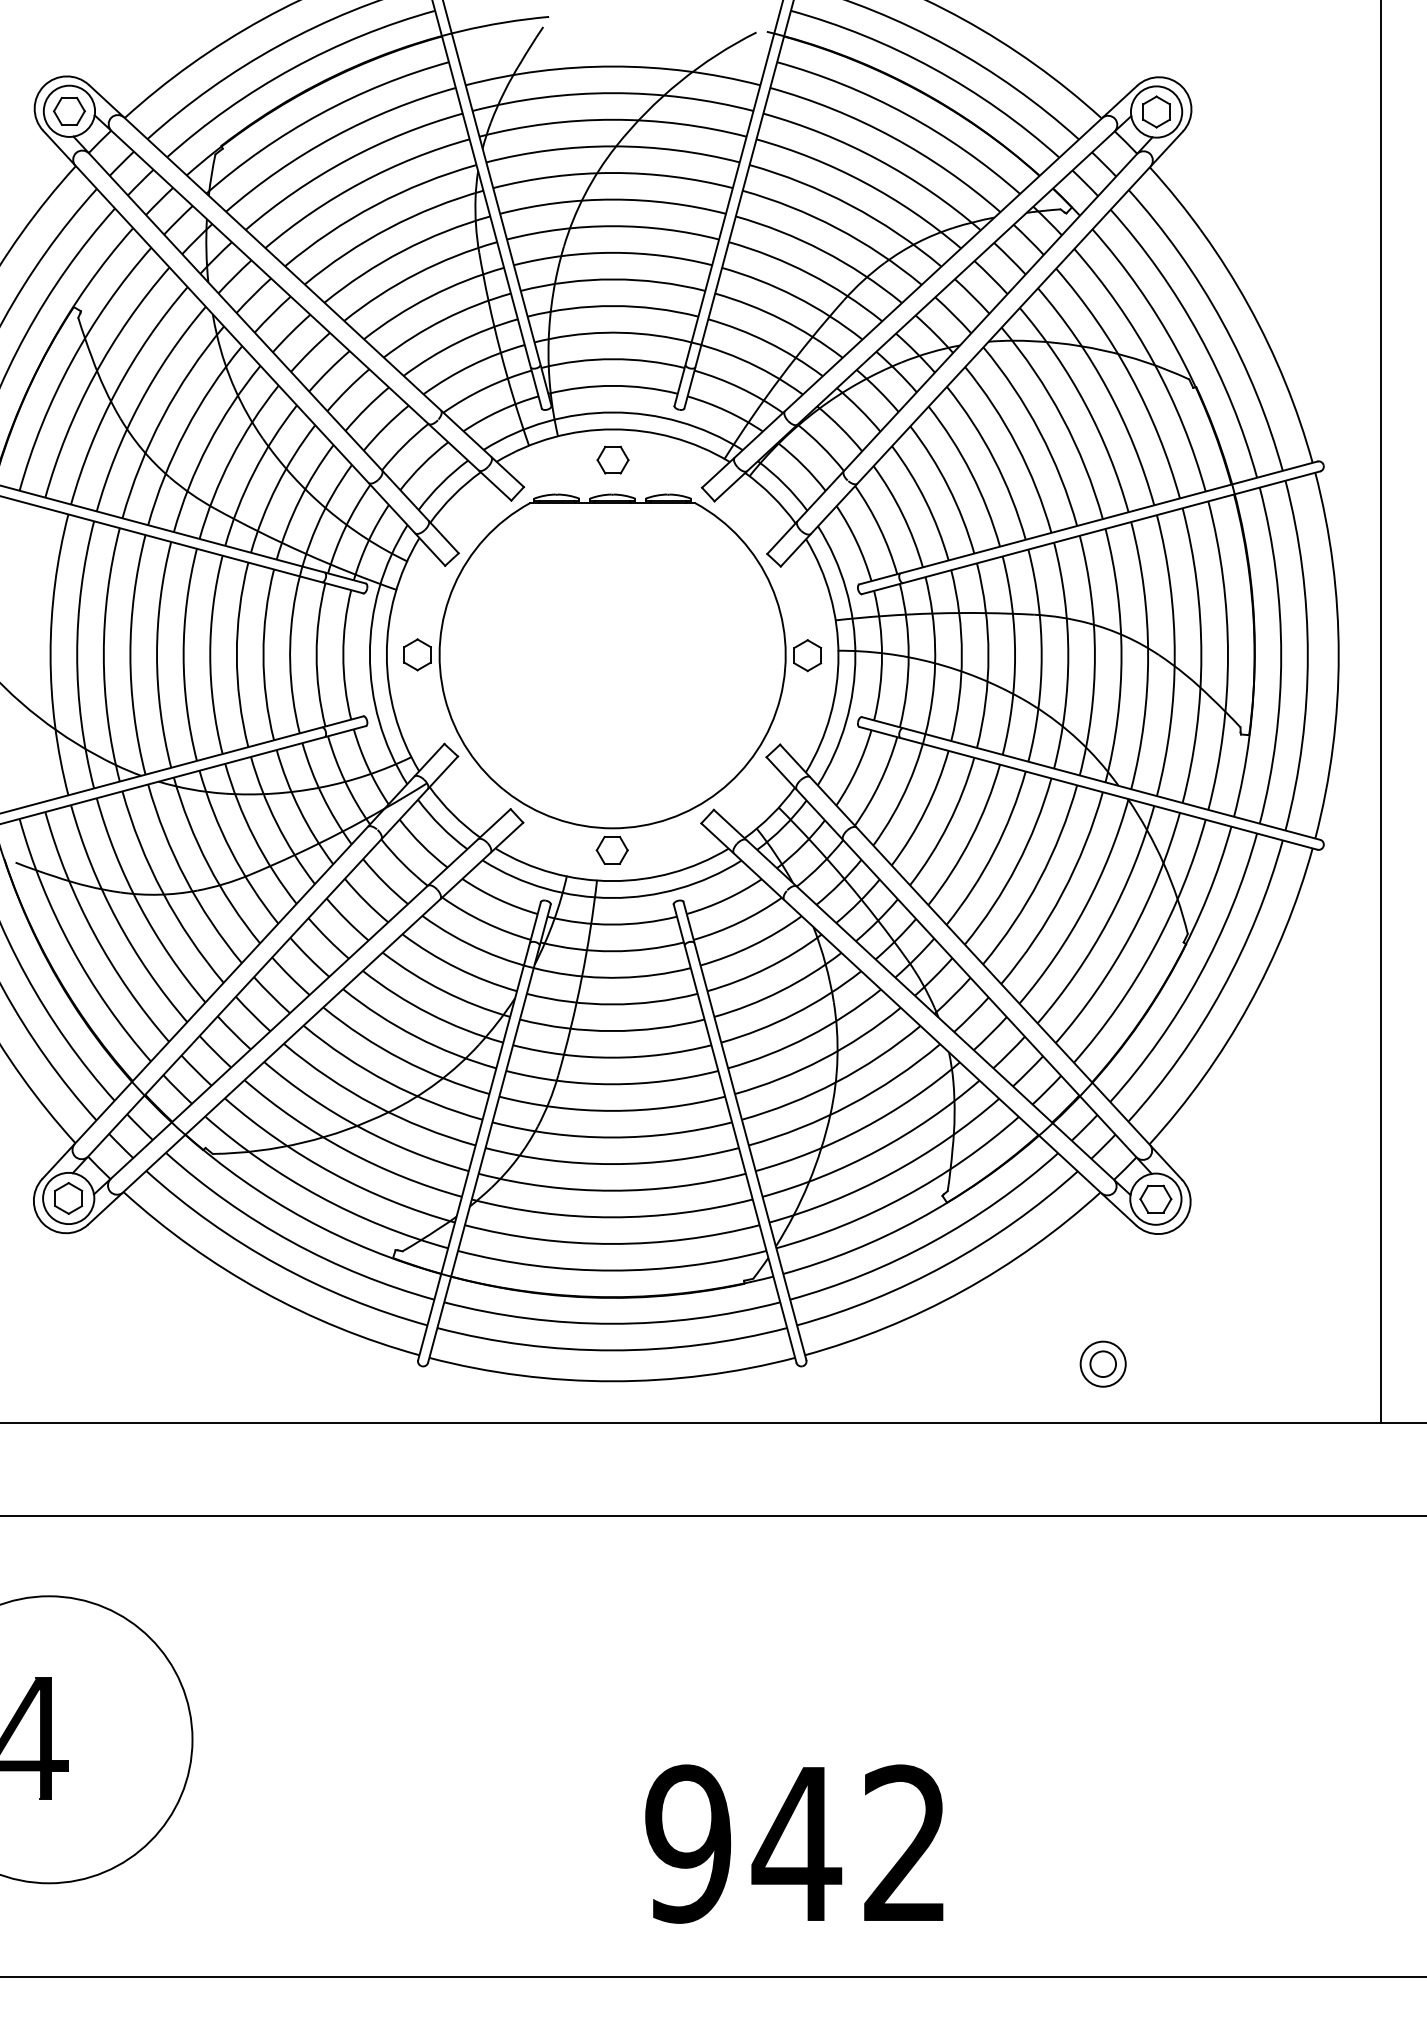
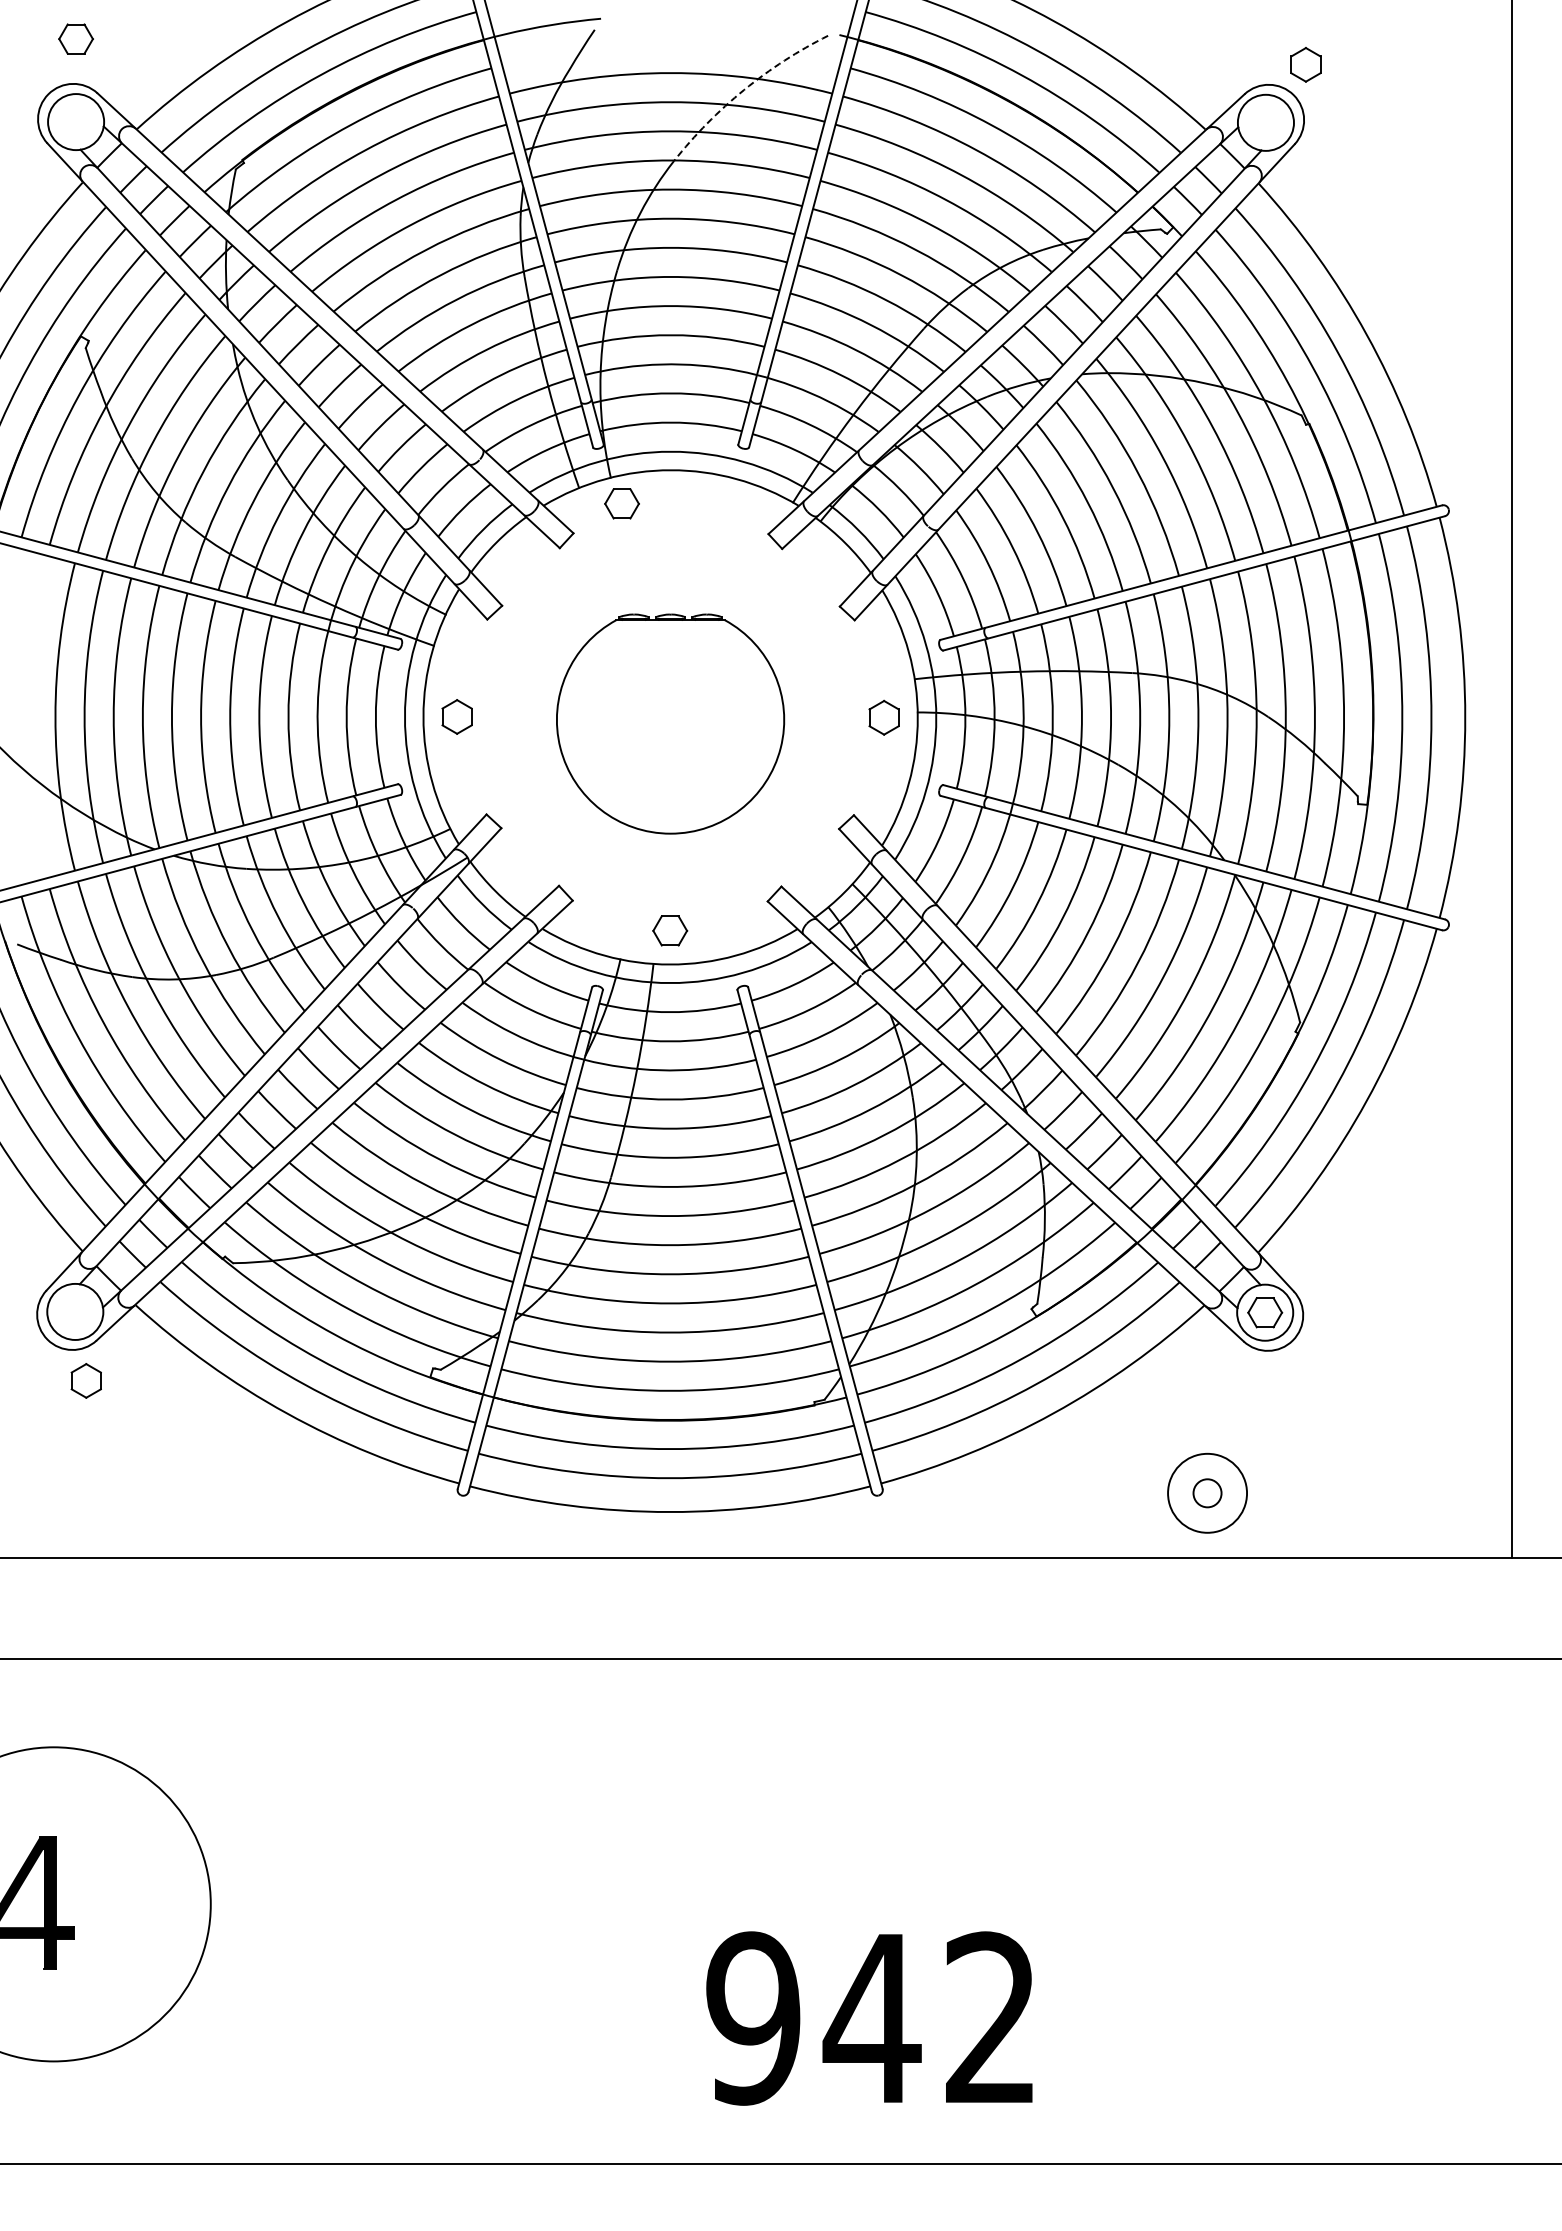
arc: (680, 81) -> (744, 89), solid -> dashed
part: (68, 110) -> (75, 38), moved
part: (1156, 111) -> (1305, 64), moved
part: (612, 459) -> (621, 503), moved
part: (612, 660) -> (670, 723), size x0.6
part: (67, 1198) -> (85, 1380), moved
circle: (1103, 1364) -> (1207, 1493), size x1.6

